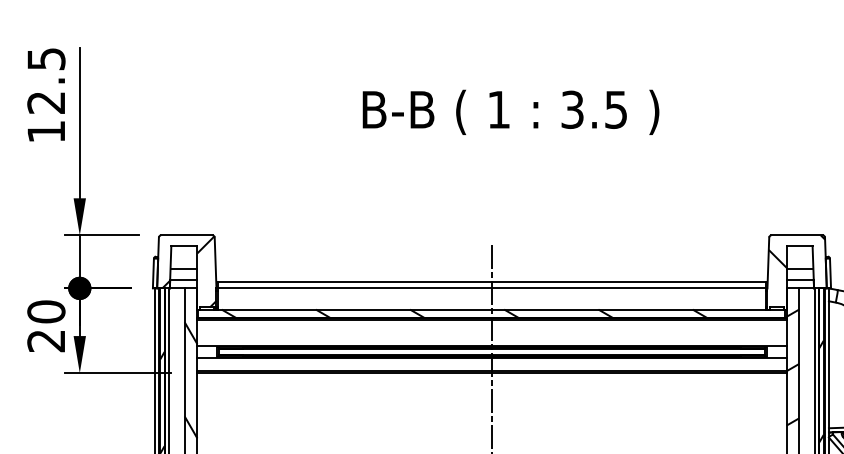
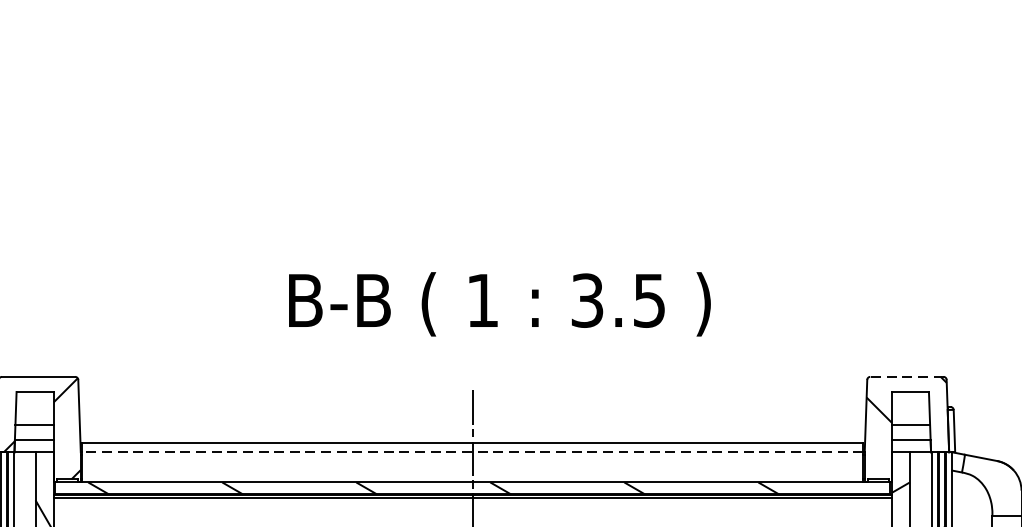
text: (510, 111) -> (499, 303), moved
line: (797, 235) -> (907, 377), solid -> dashed
line: (491, 288) -> (472, 452), solid -> dashed

